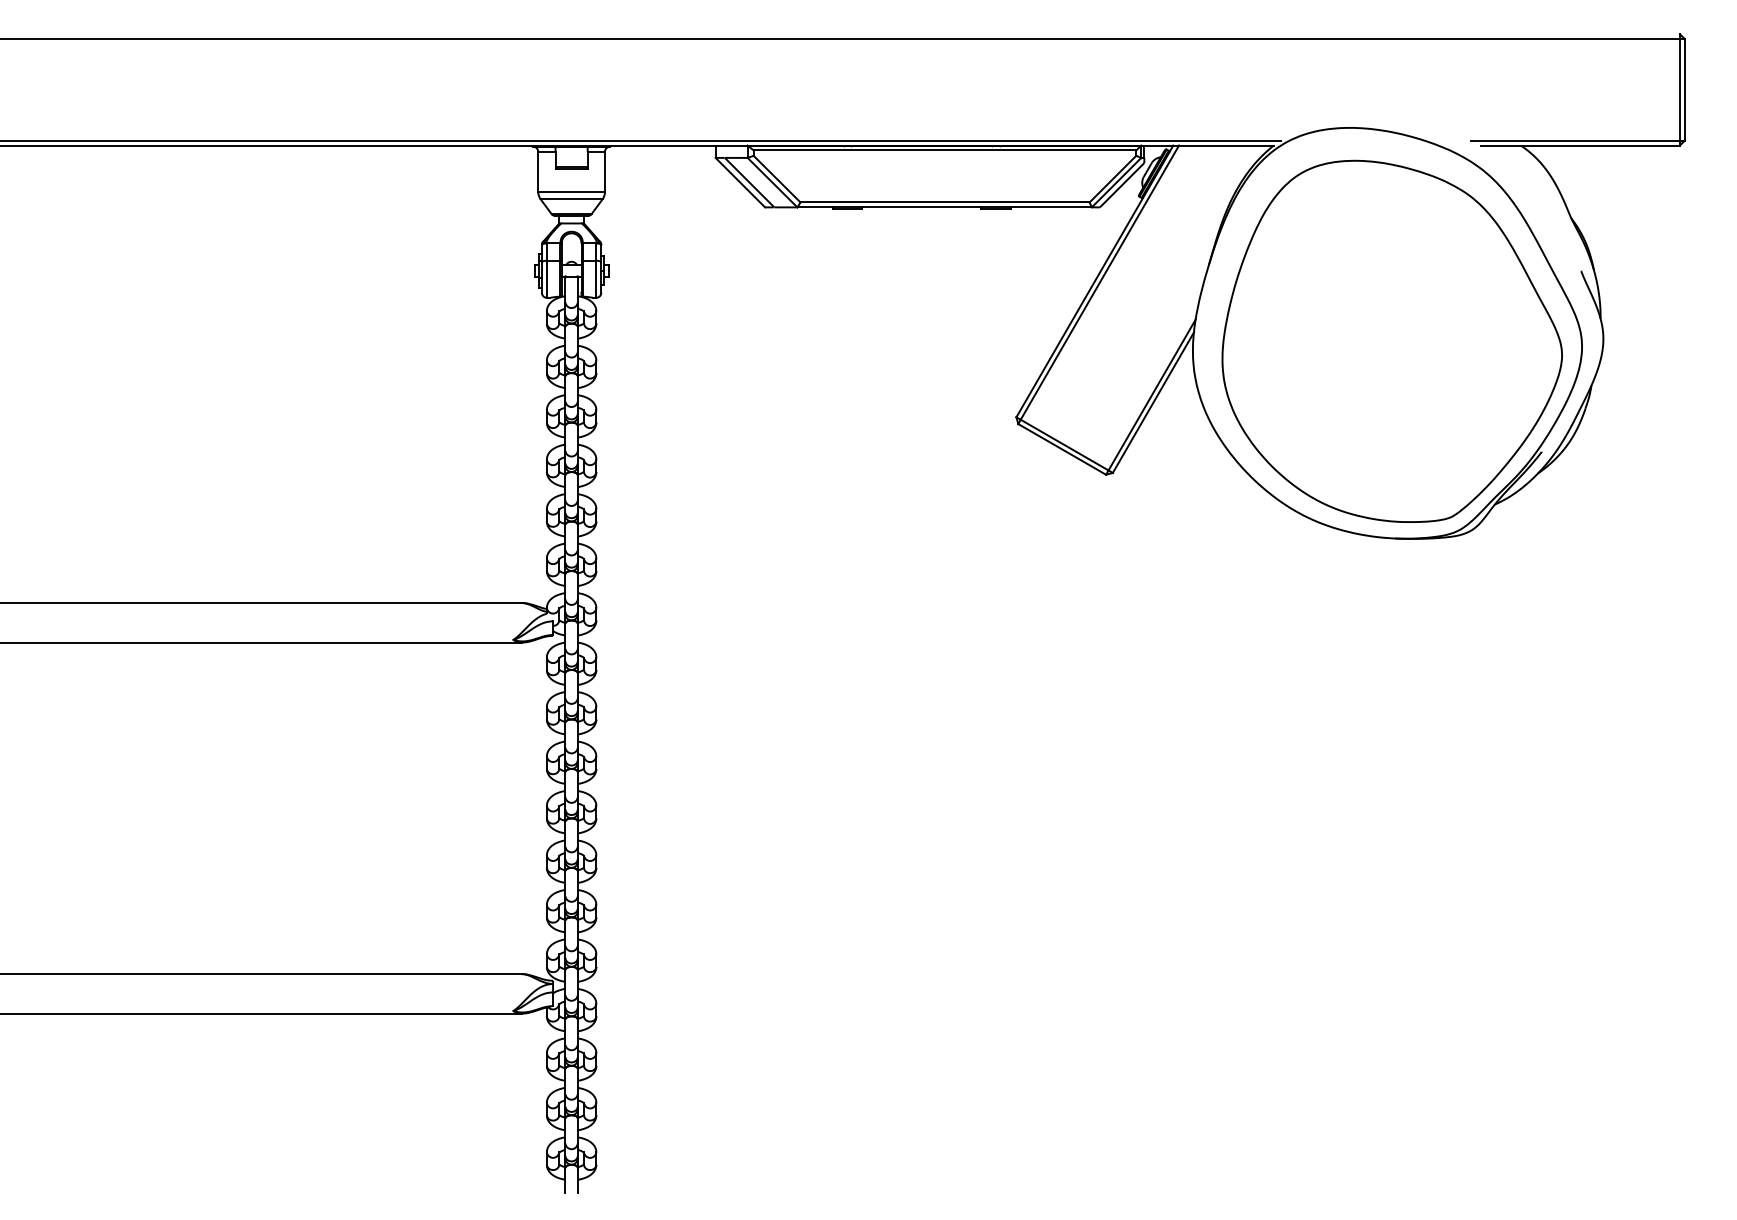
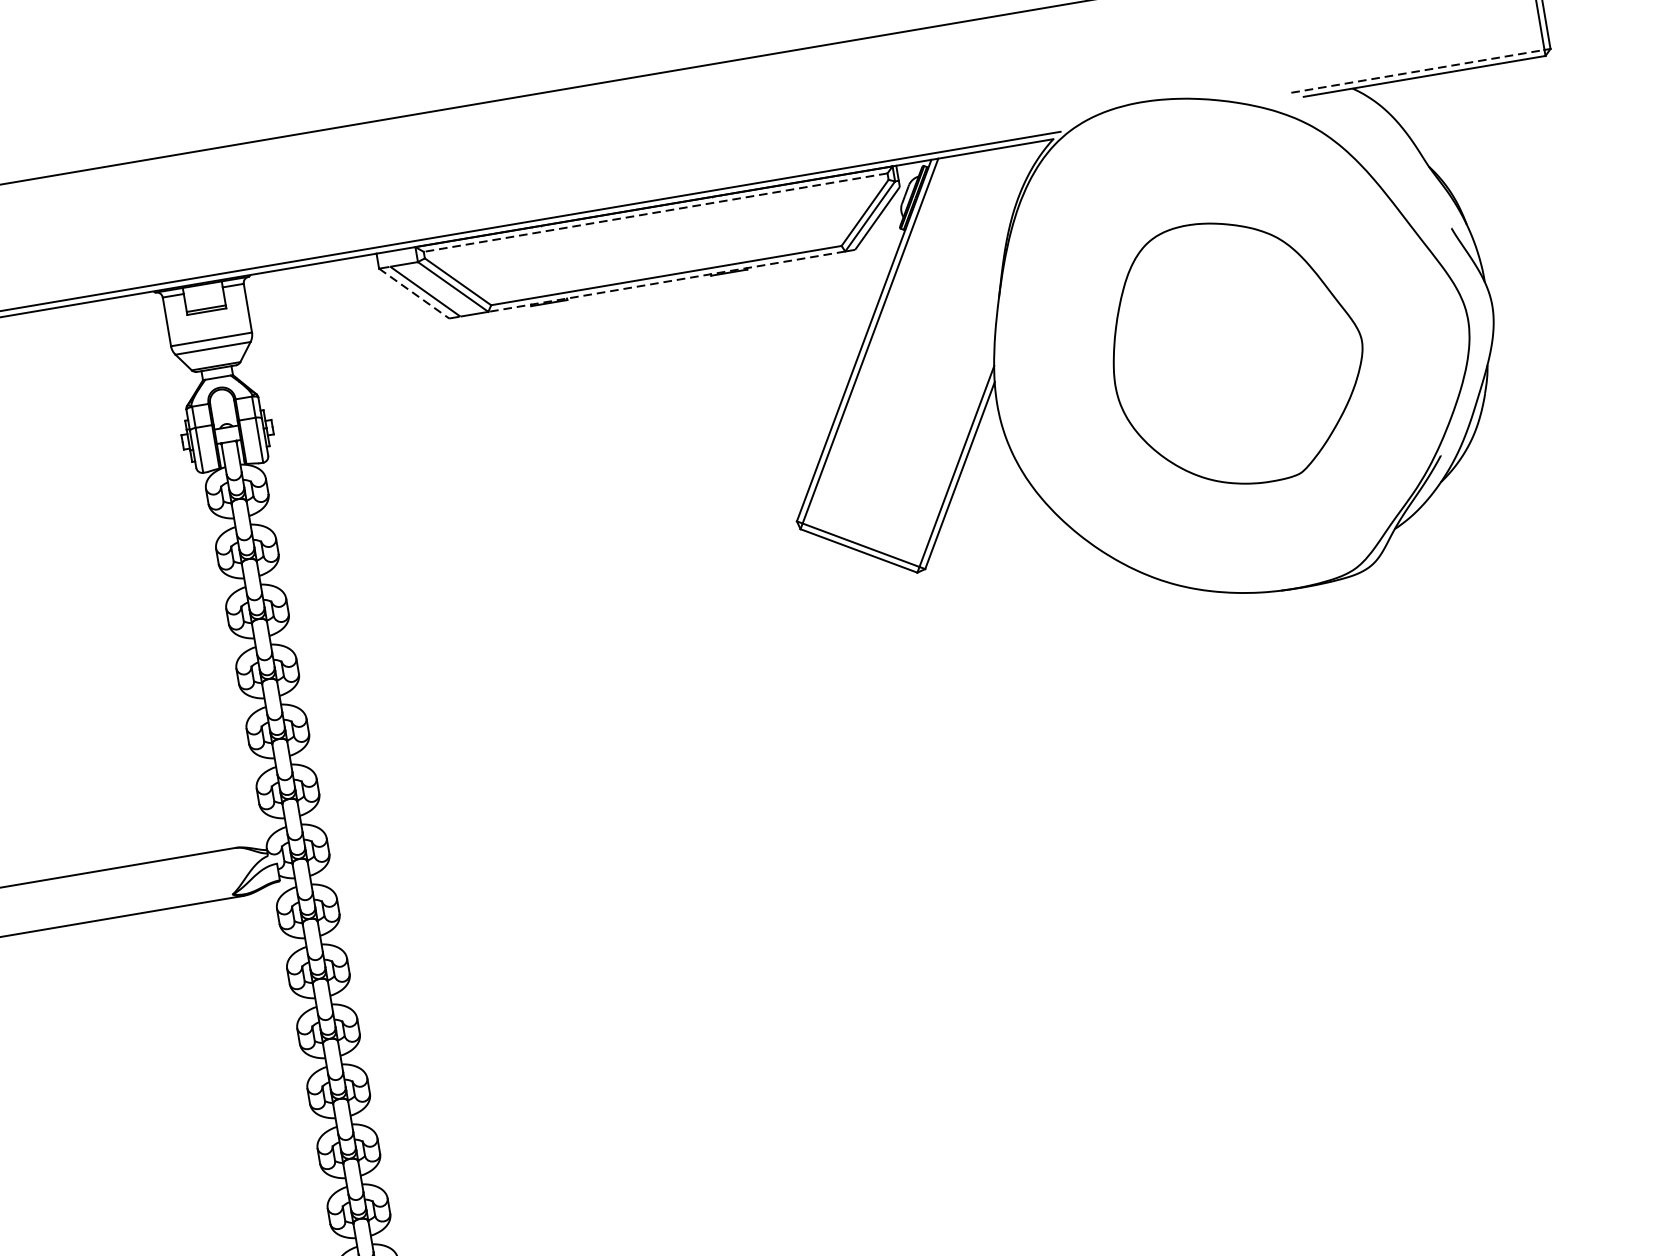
line: (1576, 140) -> (1419, 71), solid -> dashed
line: (944, 150) -> (655, 212), solid -> dashed
line: (740, 182) -> (414, 293), solid -> dashed
line: (944, 207) -> (666, 281), solid -> dashed
part: (1391, 340) -> (1235, 351), size x0.6

